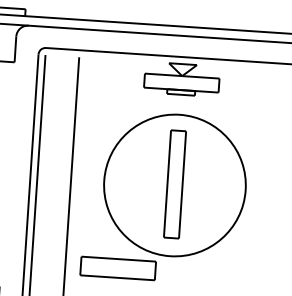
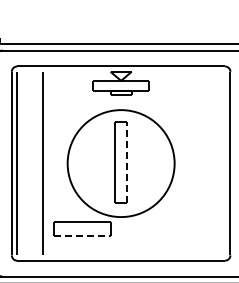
line: (182, 184) -> (126, 162), solid -> dashed
line: (118, 277) -> (83, 235), solid -> dashed

